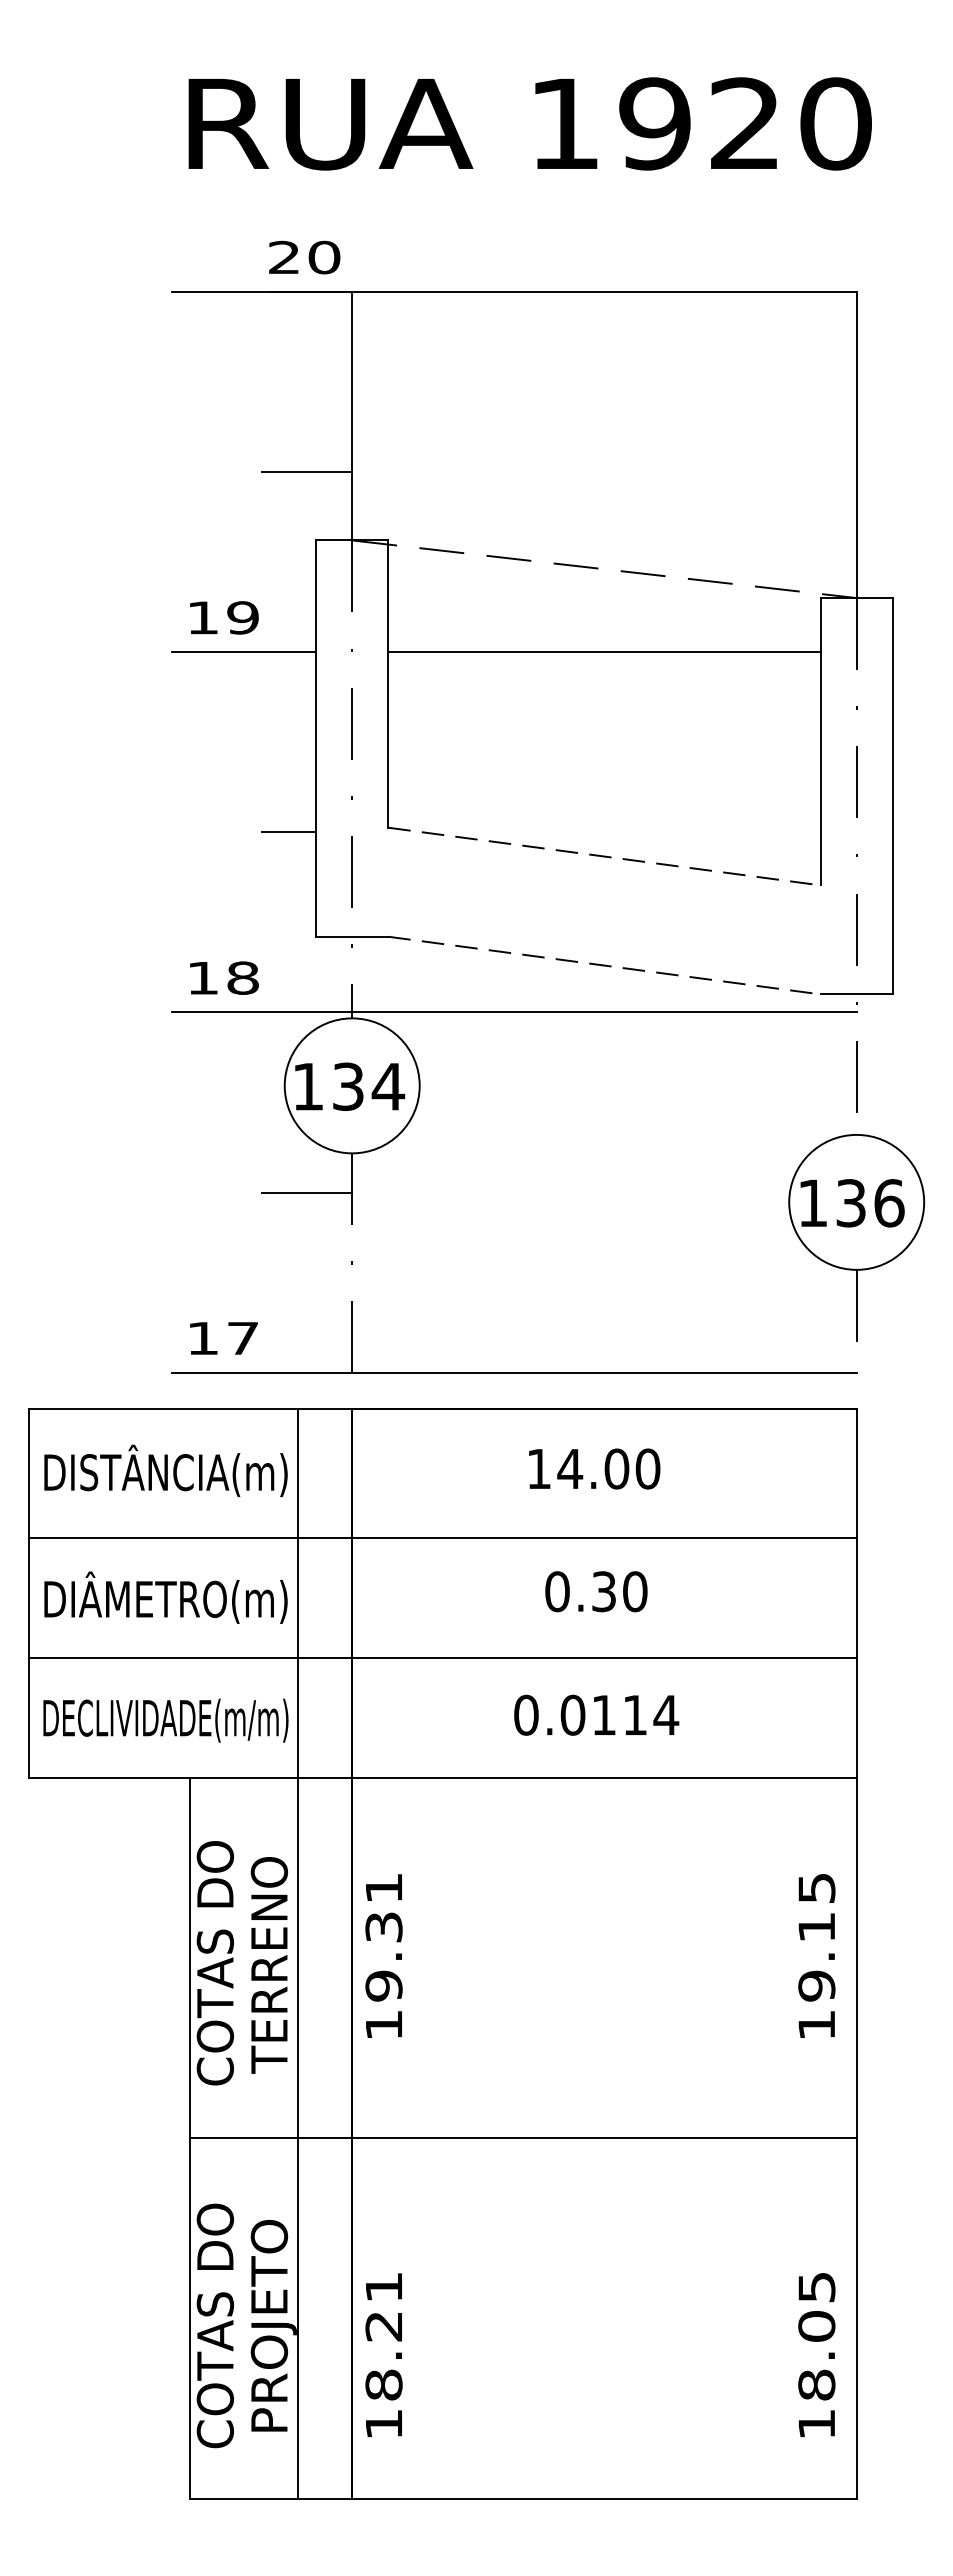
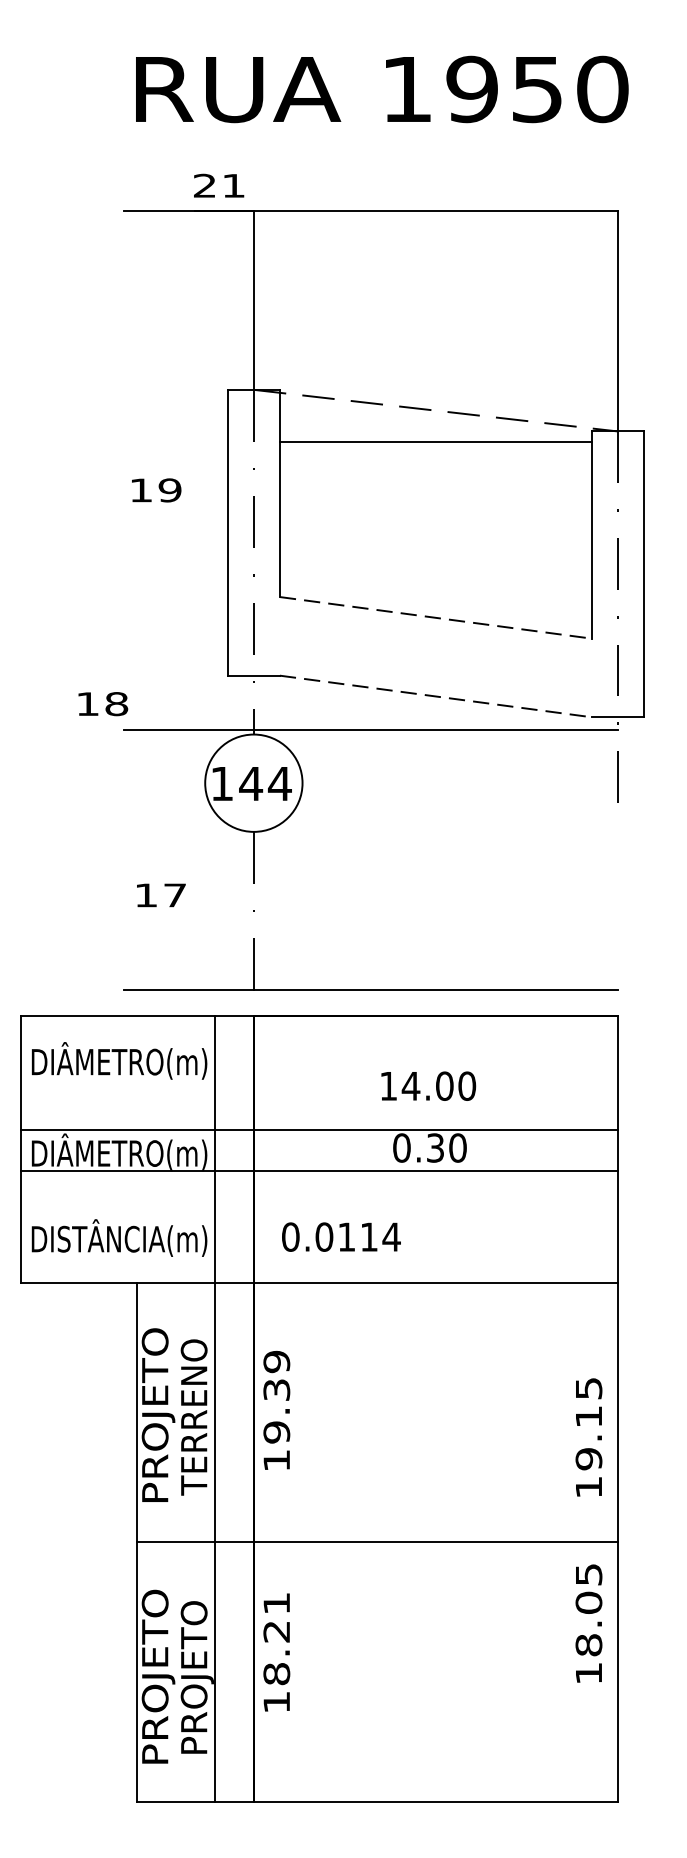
text: (744, 123) -> (536, 89), 1920 -> 1950
text: (324, 257) -> (233, 185), 20 -> 21
line: (307, 471) -> (221, 340), removed
text: (224, 617) -> (156, 490), moved
line: (244, 652) -> (176, 470), removed
line: (604, 652) -> (435, 442), moved
line: (289, 832) -> (208, 600), removed
text: (224, 977) -> (103, 703), moved
text: (347, 1086) -> (250, 783), 134 -> 144
line: (307, 1192) -> (221, 860), removed
part: (856, 1237) -> (617, 892), removed
text: (223, 1338) -> (161, 895), moved
text: (594, 1468) -> (428, 1085), moved
text: (170, 1470) -> (122, 1060), DISTÂNCIA(m) -> DIÂMETRO(m)
line: (442, 1538) -> (318, 1130), moved
line: (442, 1658) -> (318, 1170), moved
text: (596, 1714) -> (341, 1236), moved
text: (165, 1716) -> (119, 1238), DECLIVIDADE(m/m) -> DISTÂNCIA(m)
text: (383, 1888) -> (276, 1362), 19.31 -> 19.39
text: (816, 1955) -> (588, 1437), moved
text: (219, 1963) -> (158, 1416), COTAS DO -> PROJETO
text: (219, 2325) -> (158, 1677), COTAS DO -> PROJETO
text: (383, 2354) -> (276, 1652), moved
text: (816, 2354) -> (588, 1623), moved

